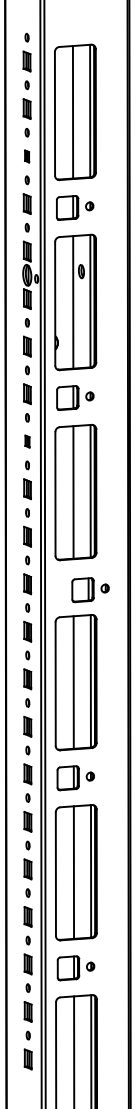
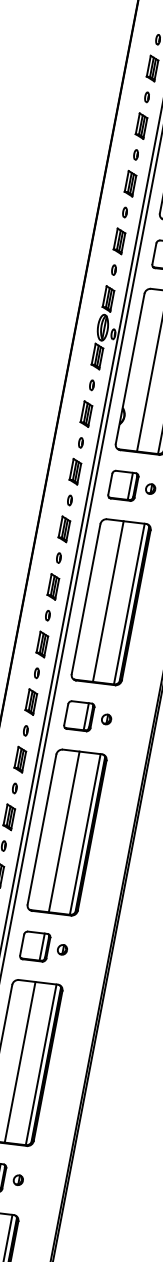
part: (26, 156) -> (129, 183), size x1.67
part: (27, 441) -> (64, 529), size x1.67
part: (90, 590) -> (88, 718), moved

